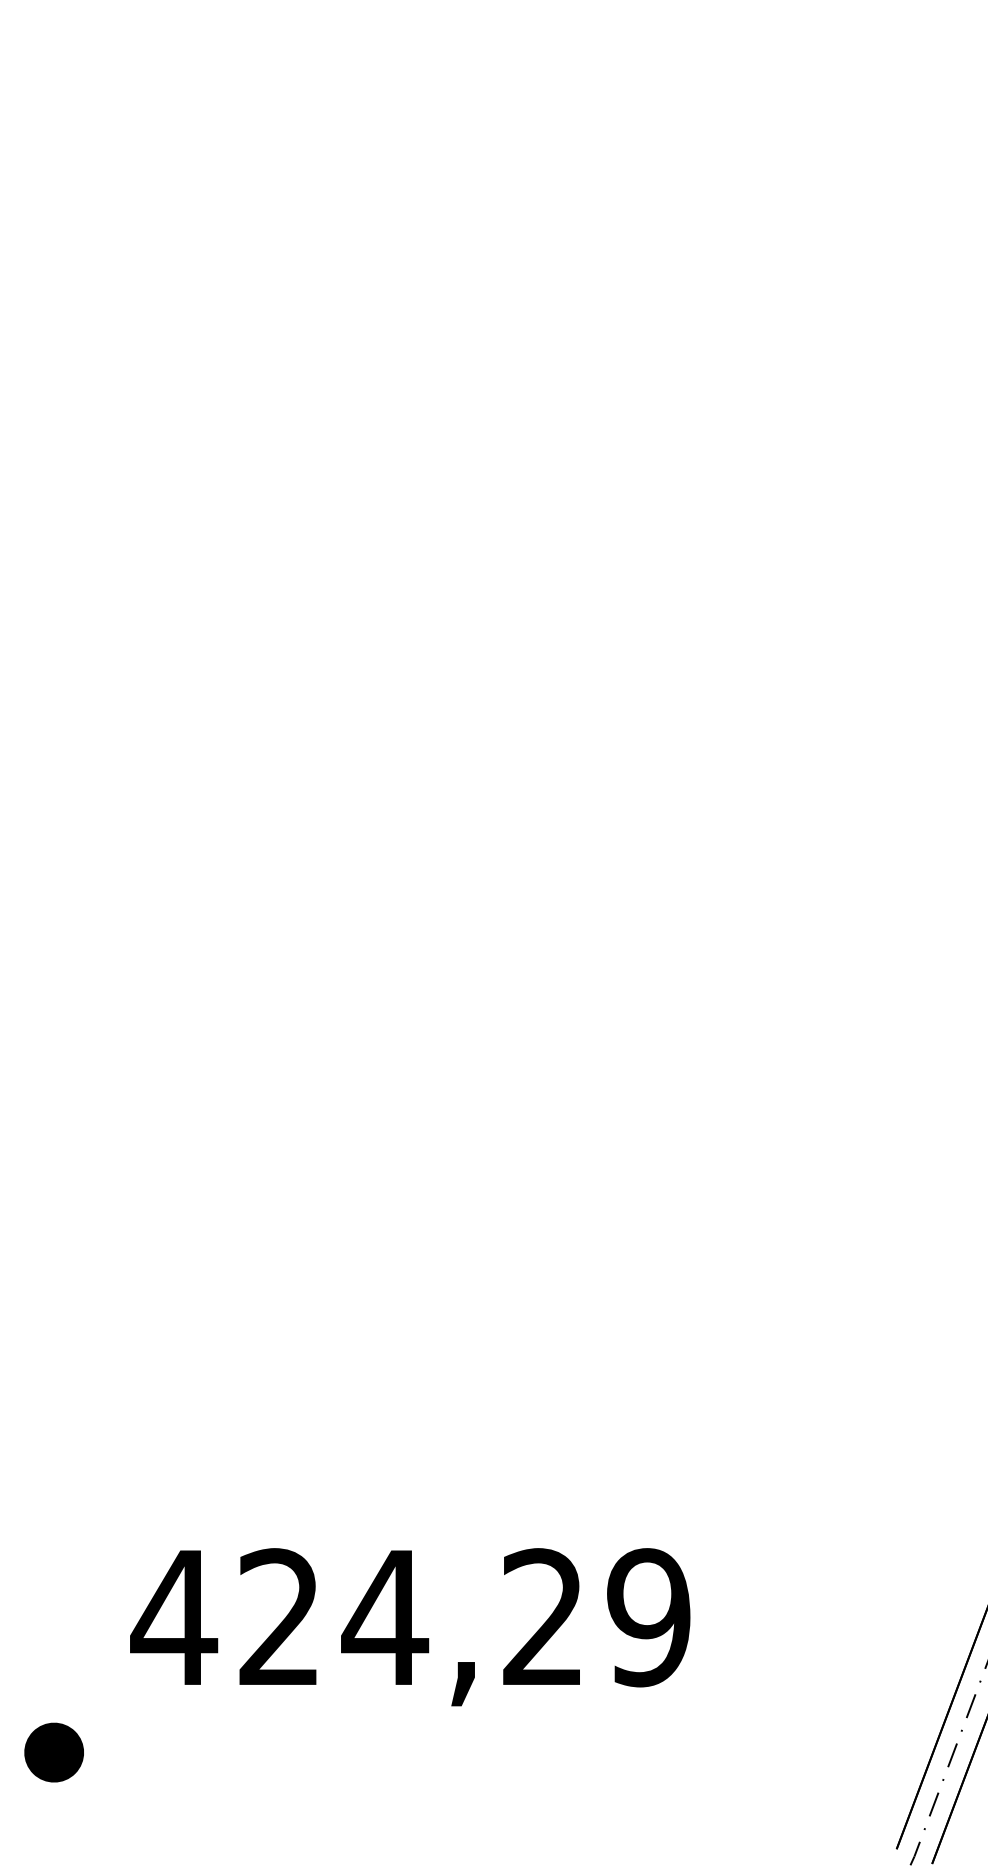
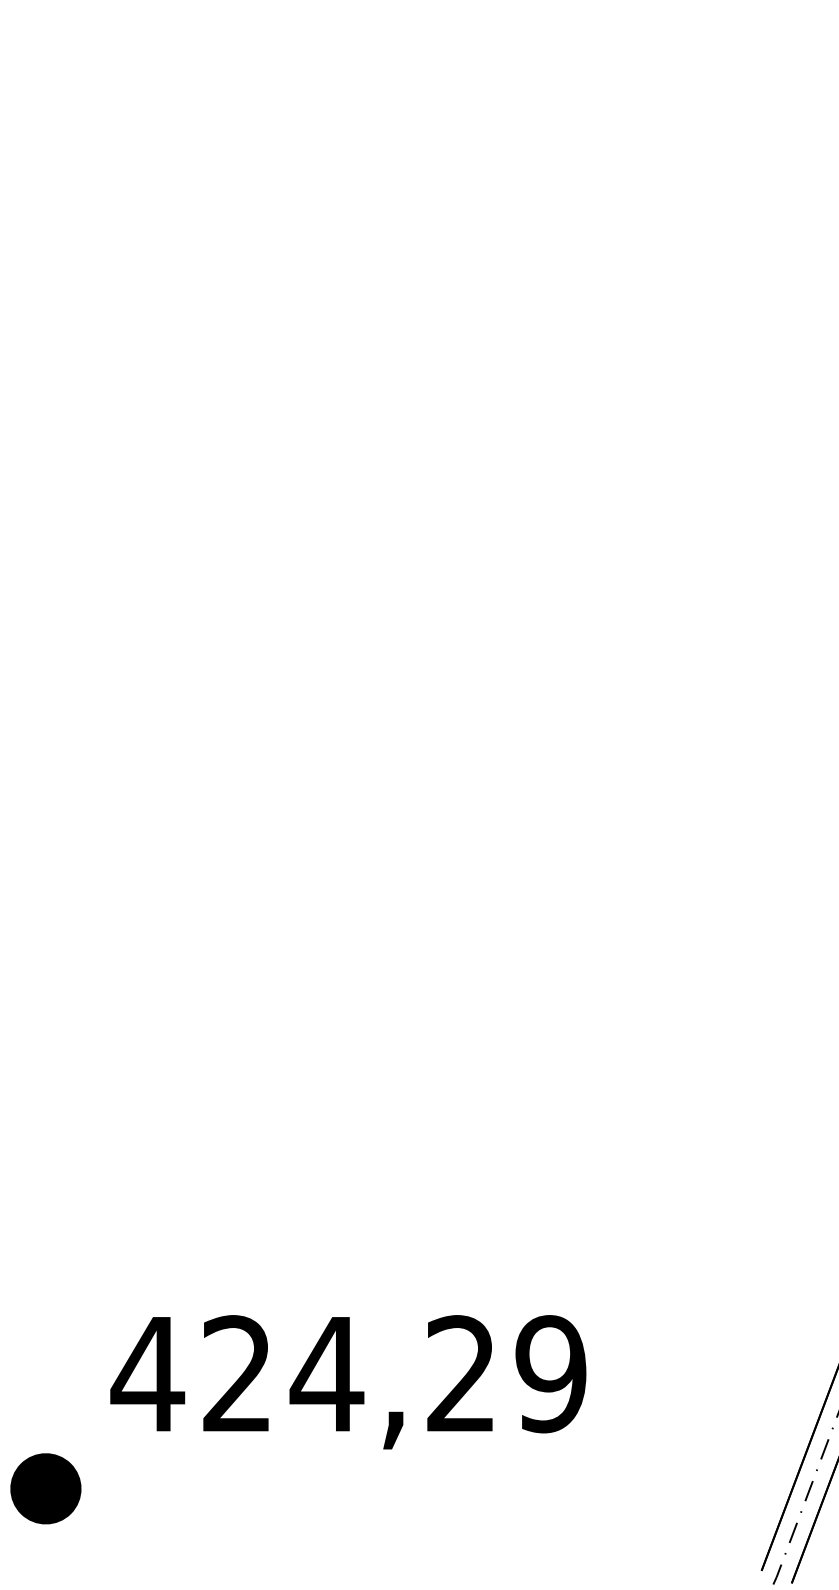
part: (53, 1752) -> (45, 1488), size x1.4

